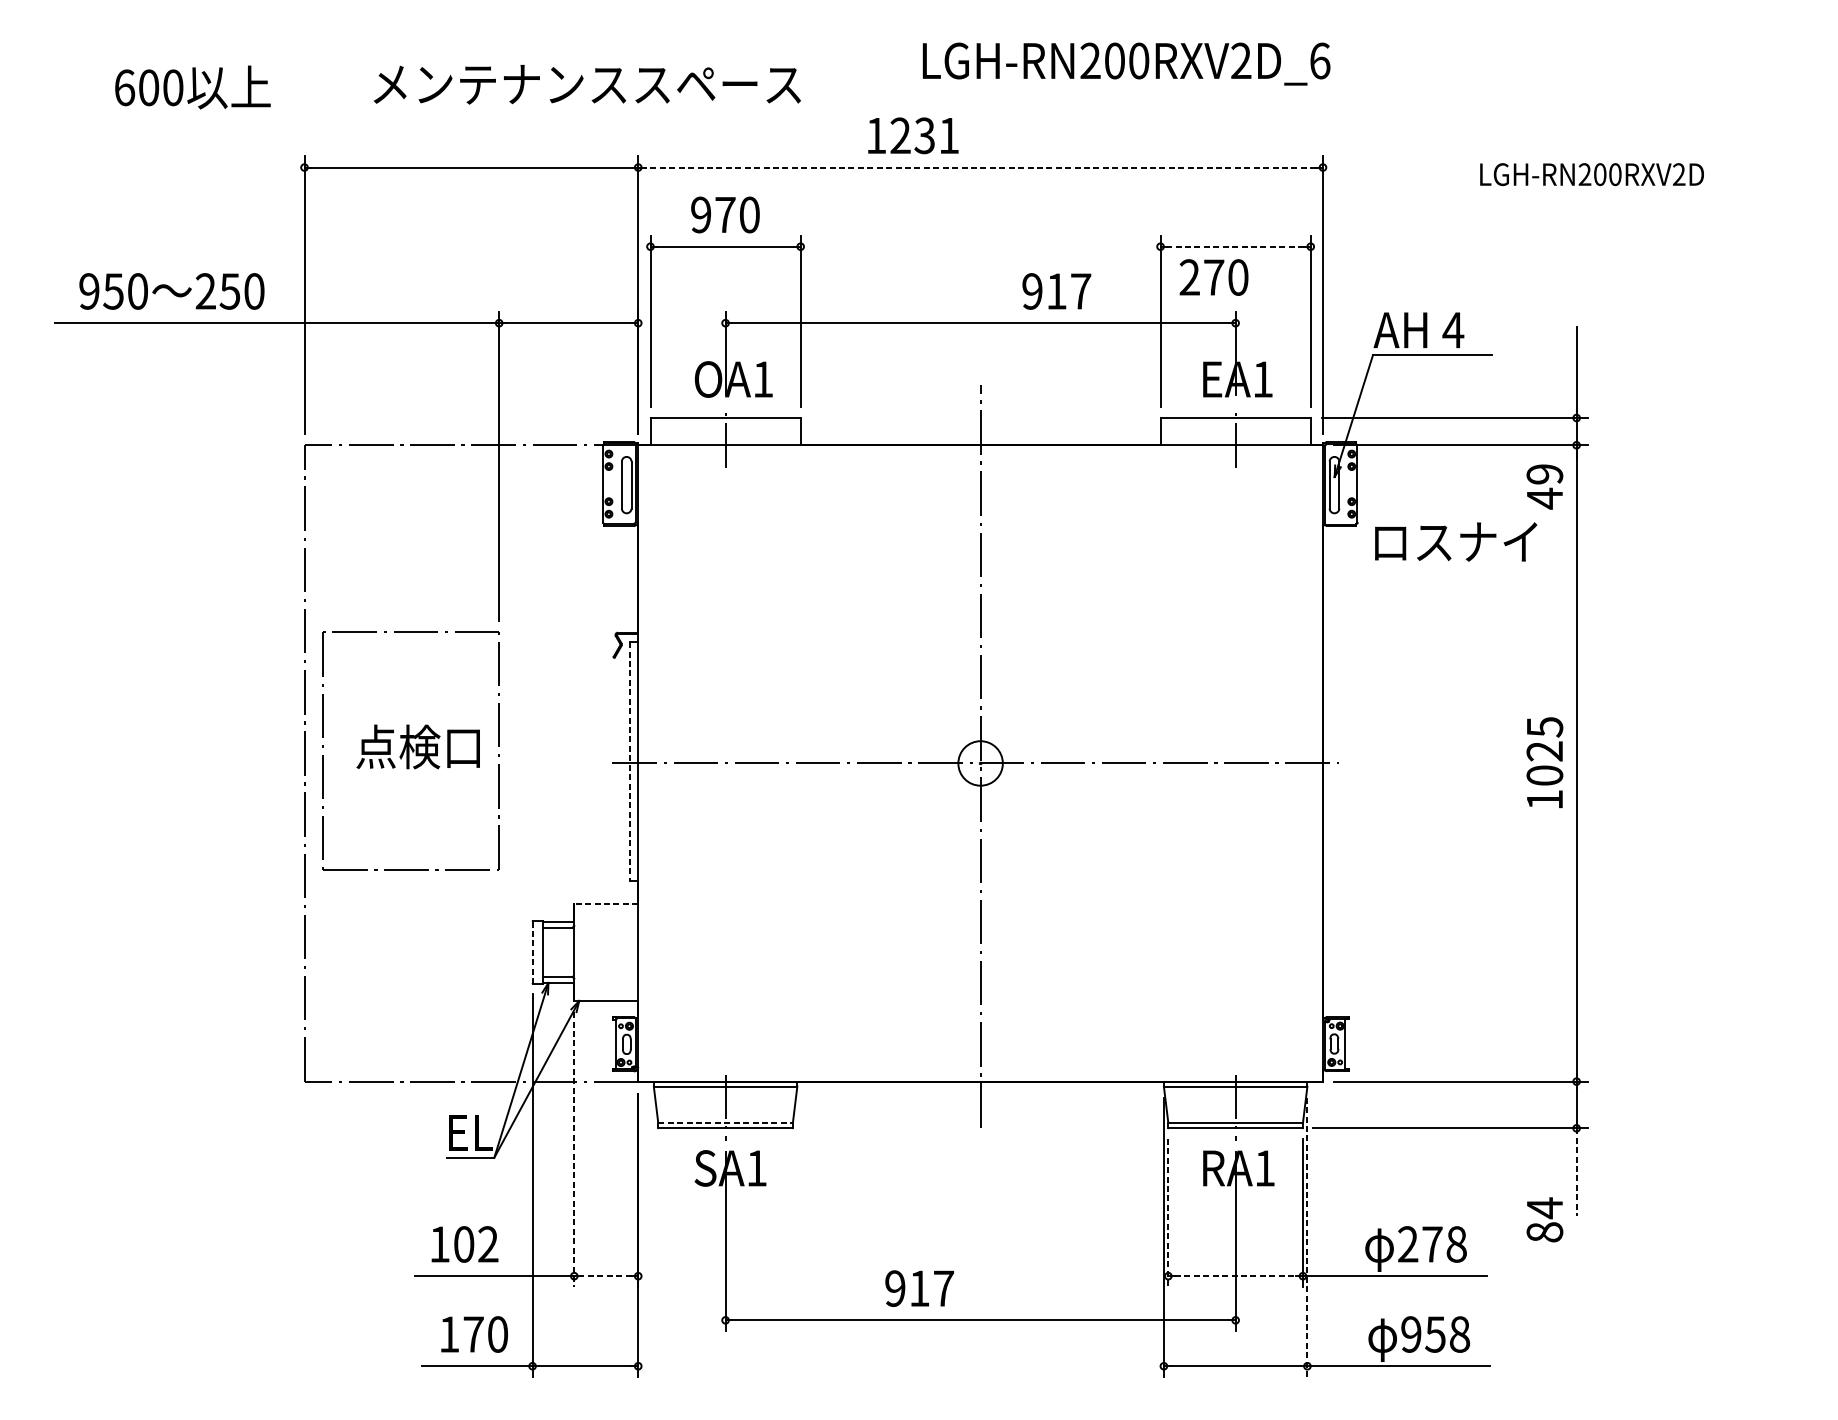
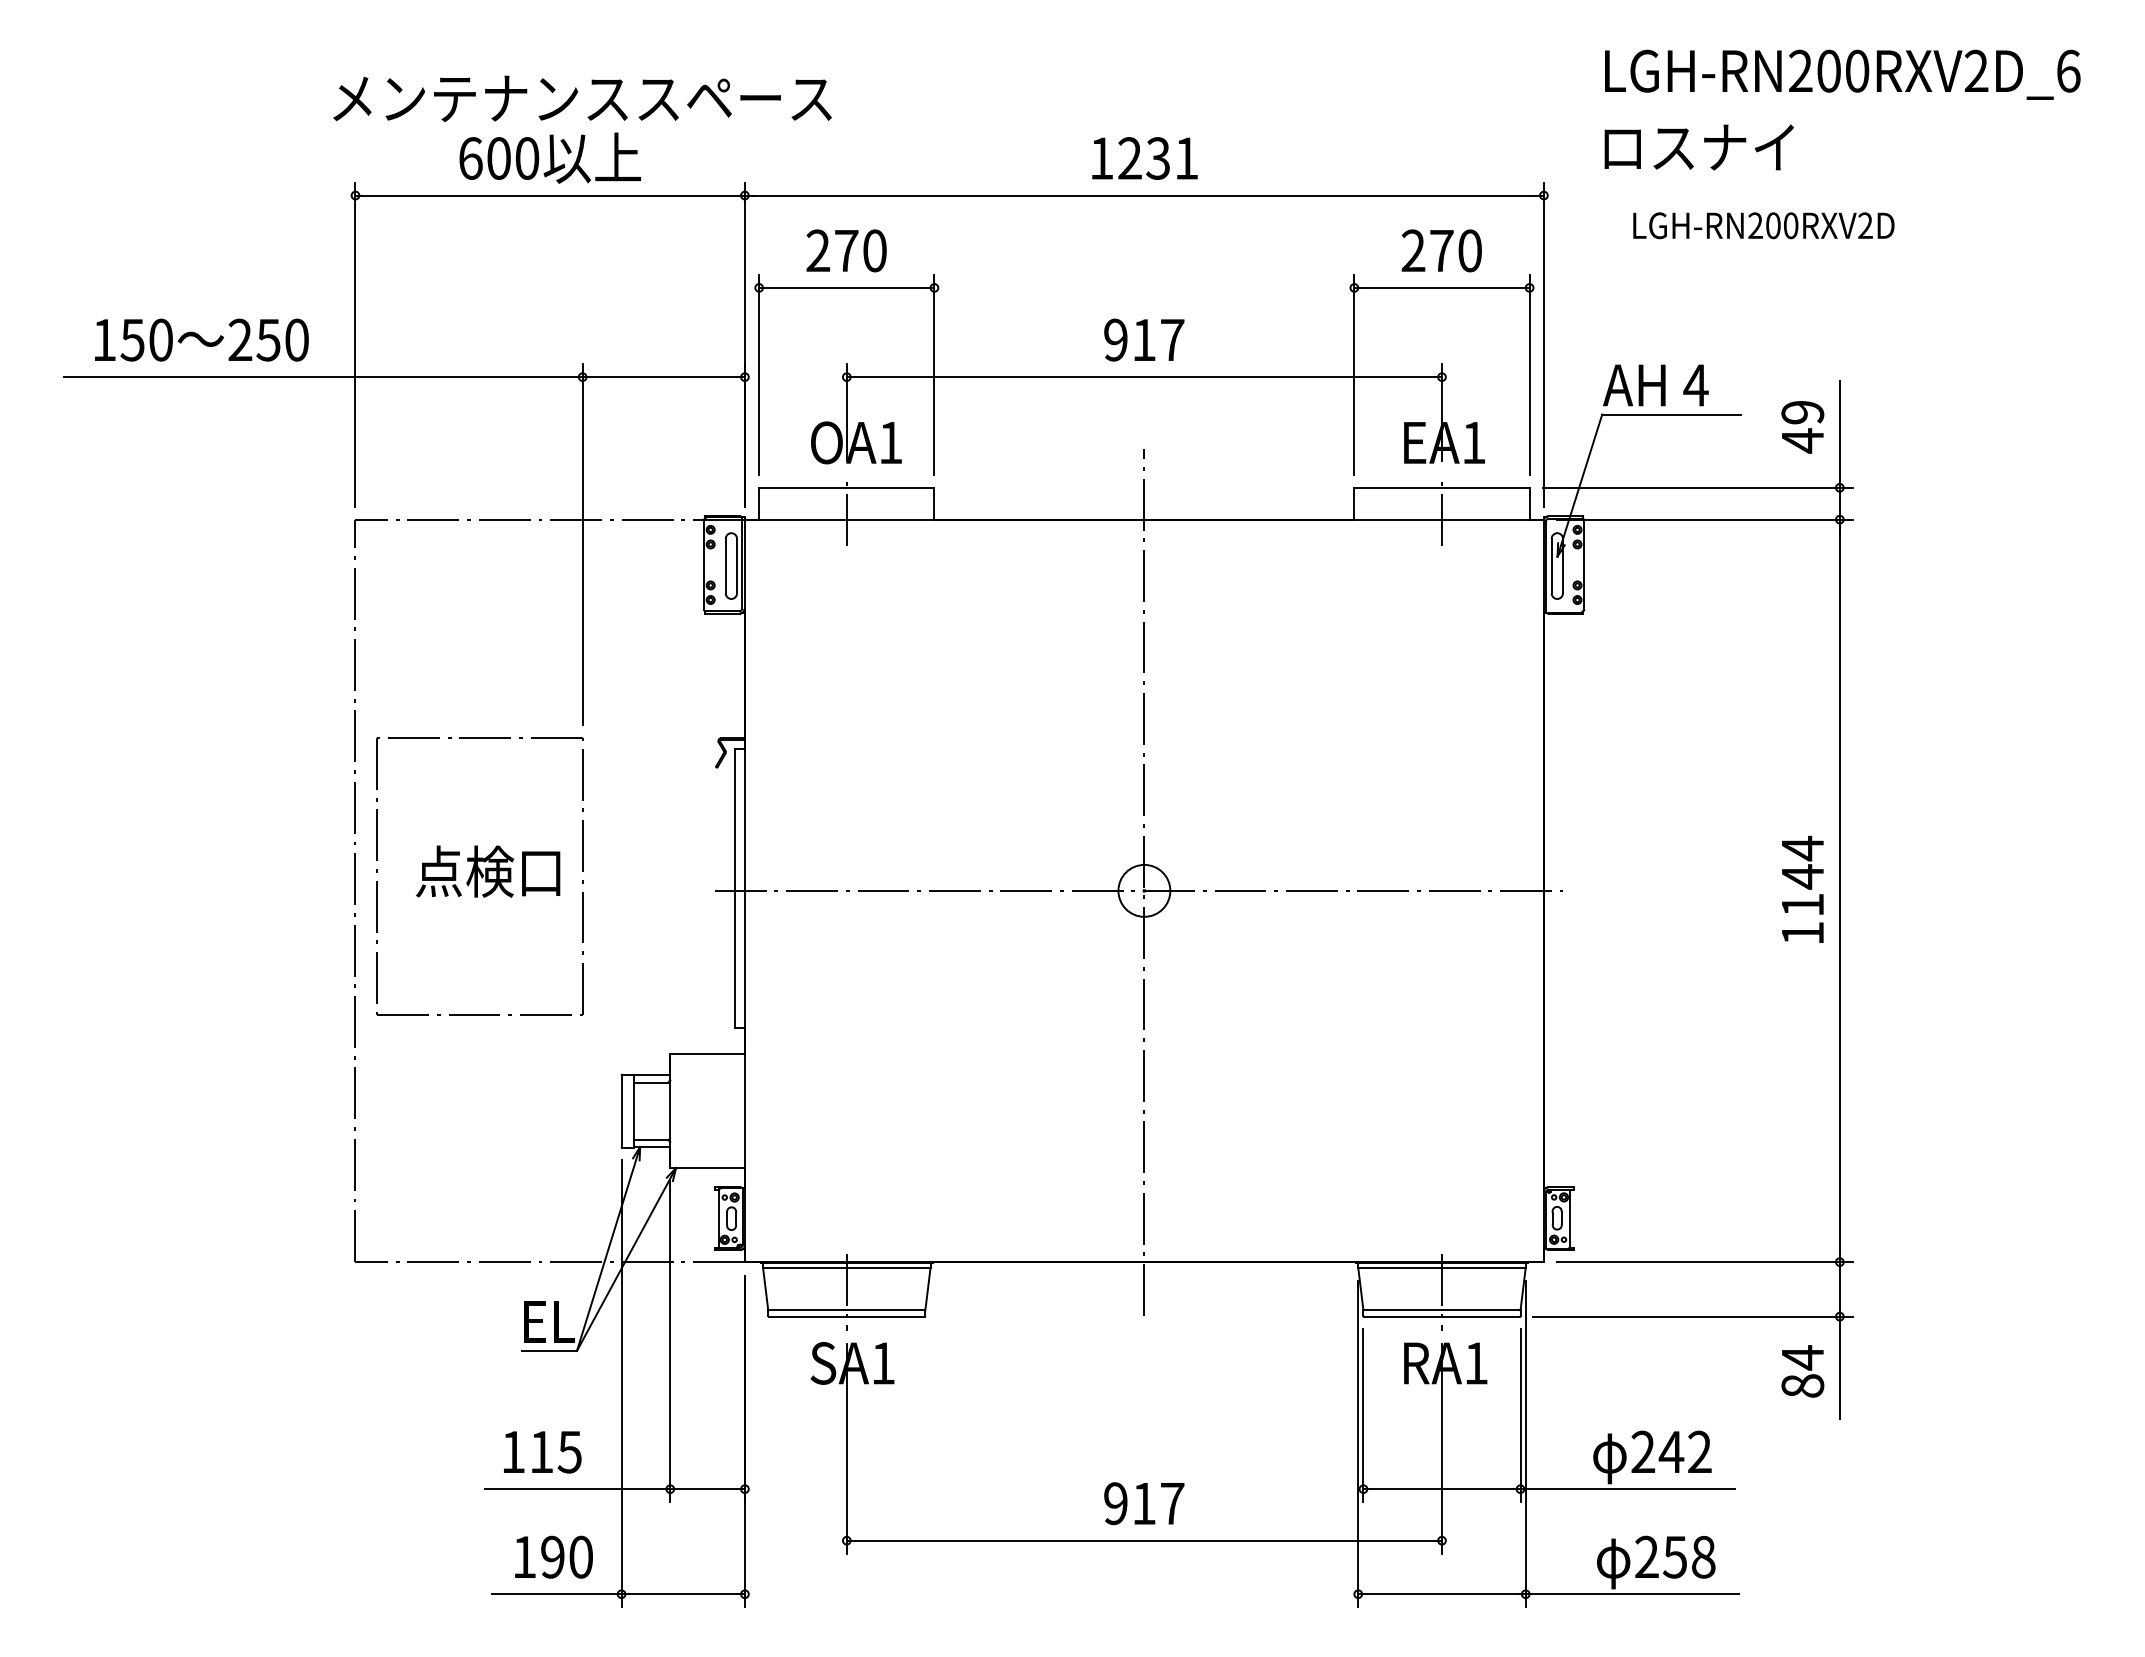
text: (1126, 63) -> (1842, 74), moved
text: (587, 84) -> (582, 98), moved
text: (192, 86) -> (549, 157), moved
text: (913, 135) -> (1144, 158), moved
line: (980, 167) -> (1144, 195), dashed -> solid
text: (1591, 174) -> (1763, 225), moved
text: (701, 214) -> (818, 250), 970 -> 270
line: (1235, 246) -> (1441, 287), dashed -> solid
text: (1213, 277) -> (1441, 250), moved
text: (88, 290) -> (103, 339), 950 -> 150
text: (1056, 290) -> (1144, 339), moved
text: (1544, 487) -> (1802, 427), moved
text: (1455, 542) -> (1698, 147), moved
text: (1544, 750) -> (1802, 875), 1025 -> 1144
line: (630, 762) -> (735, 889), dashed -> solid
line: (606, 903) -> (707, 1054), dashed -> solid
line: (532, 952) -> (621, 1111), dashed -> solid
line: (725, 1123) -> (846, 1310), dashed -> solid
line: (574, 1149) -> (670, 1341), dashed -> solid
line: (1576, 1172) -> (1839, 1368), dashed -> solid
line: (1168, 1213) -> (1363, 1415), dashed -> solid
text: (1544, 1219) -> (1802, 1371), moved
line: (1307, 1237) -> (1525, 1444), dashed -> solid
text: (475, 1243) -> (555, 1451), 102 -> 115
text: (1443, 1243) -> (1684, 1451), 278 -> 242
line: (606, 1276) -> (707, 1489), dashed -> solid
line: (1235, 1276) -> (1441, 1489), dashed -> solid
text: (919, 1288) -> (1144, 1503), moved
text: (473, 1333) -> (552, 1556), 170 -> 190
text: (1410, 1334) -> (1646, 1557), 958 -> 258

